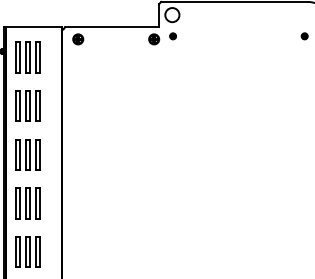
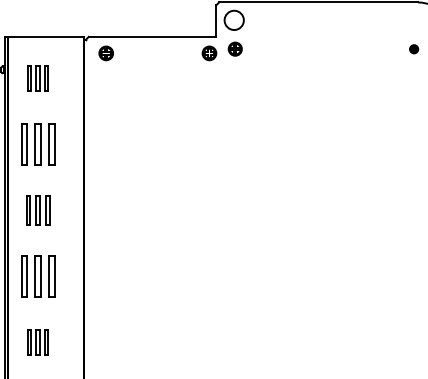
part: (172, 36) -> (234, 49), size x1.6
part: (27, 57) -> (37, 78), size x0.6
part: (27, 154) -> (37, 209), size x0.7
part: (27, 251) -> (37, 341), size x0.6

